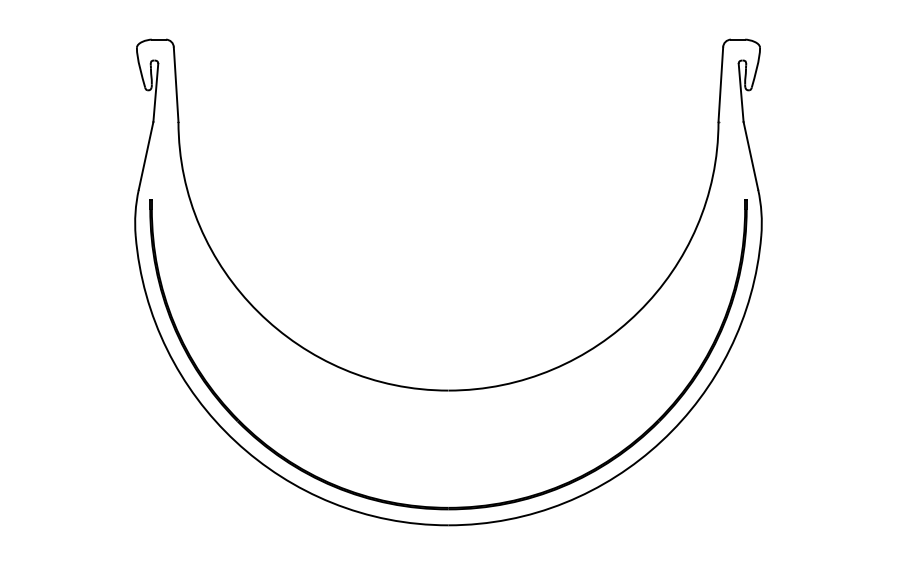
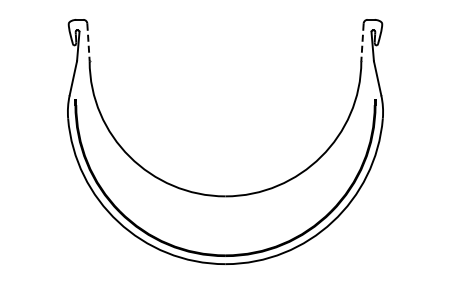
line: (176, 84) -> (88, 42), solid -> dashed
line: (720, 84) -> (362, 42), solid -> dashed

